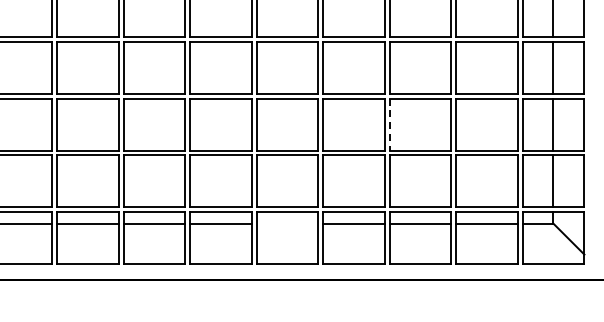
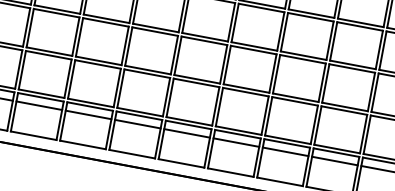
line: (389, 124) -> (325, 83), dashed -> solid
line: (287, 223) -> (236, 142), added

